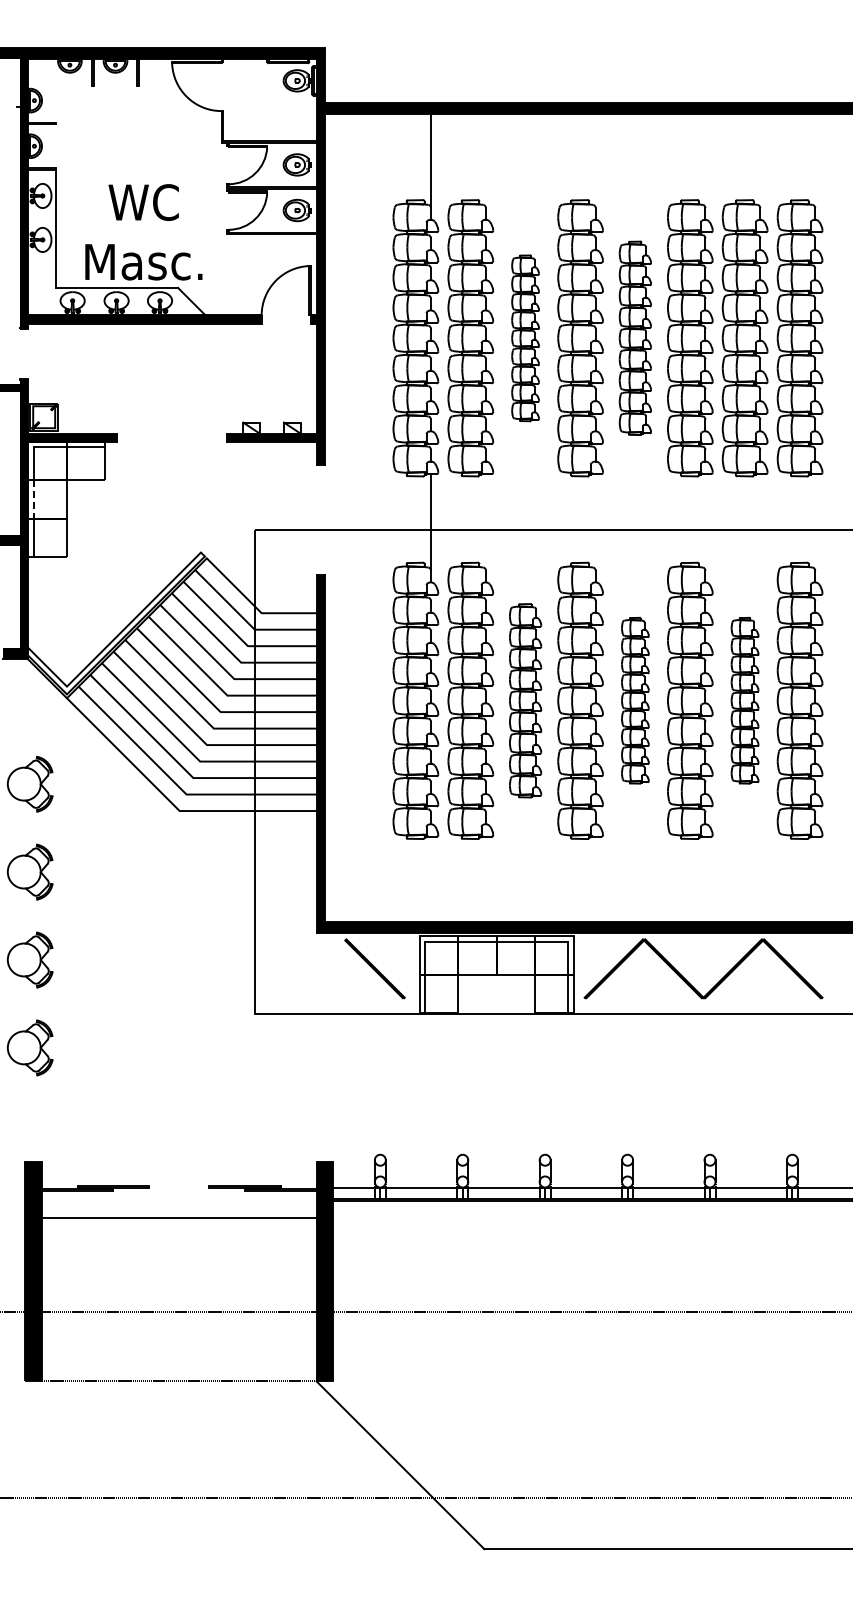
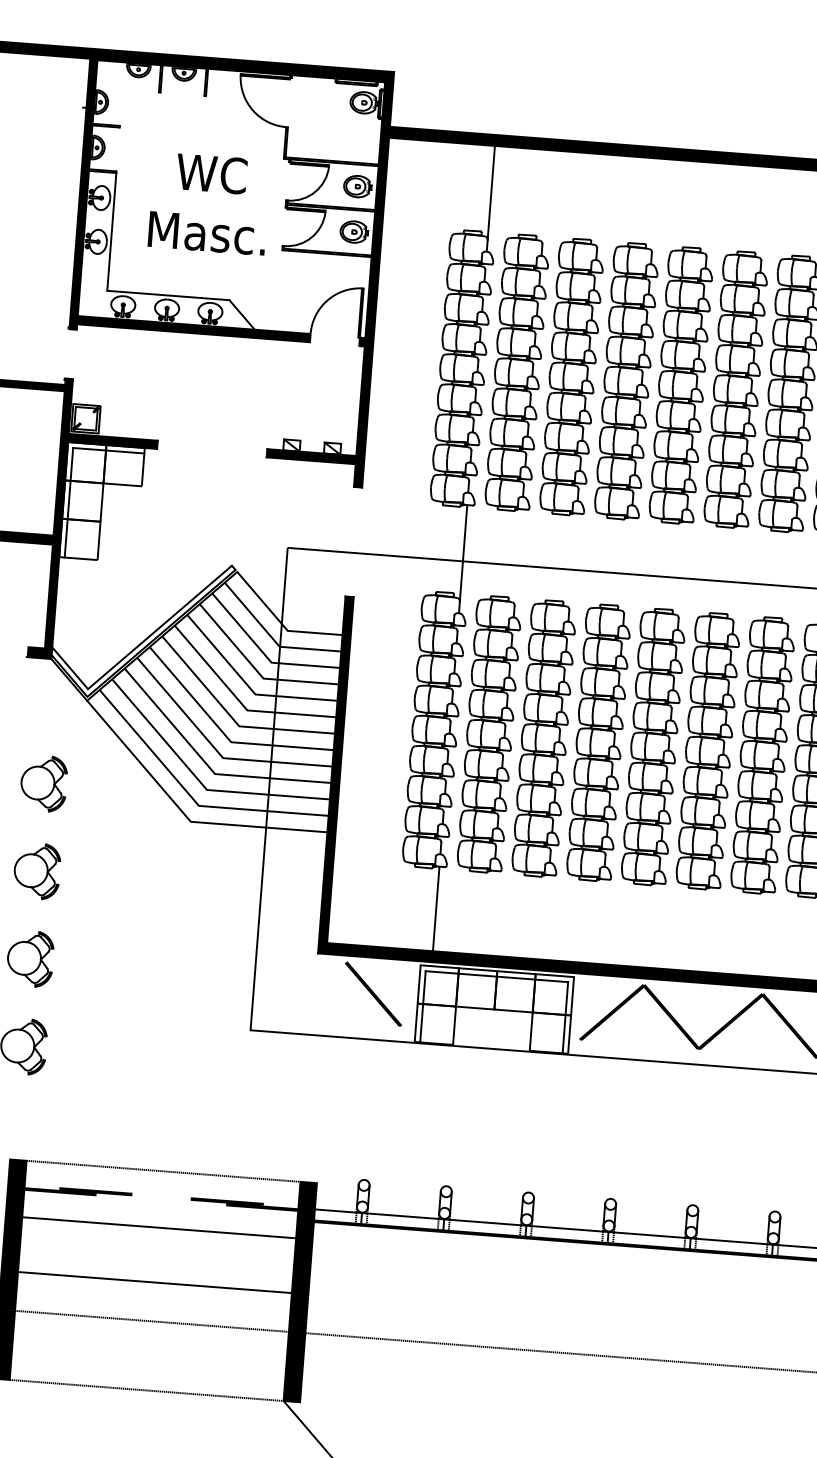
text: (143, 232) -> (209, 203), moved
part: (525, 338) -> (571, 377), size x1.67
part: (635, 338) -> (681, 385), size x1.43
line: (33, 500) -> (68, 500), dashed -> solid
part: (525, 700) -> (544, 738), size x1.43
part: (635, 700) -> (653, 746), size x1.67
part: (744, 700) -> (762, 754), size x1.67
line: (431, 879) -> (436, 909), added
line: (178, 1161) -> (162, 1171), added
line: (178, 1273) -> (154, 1282), added

